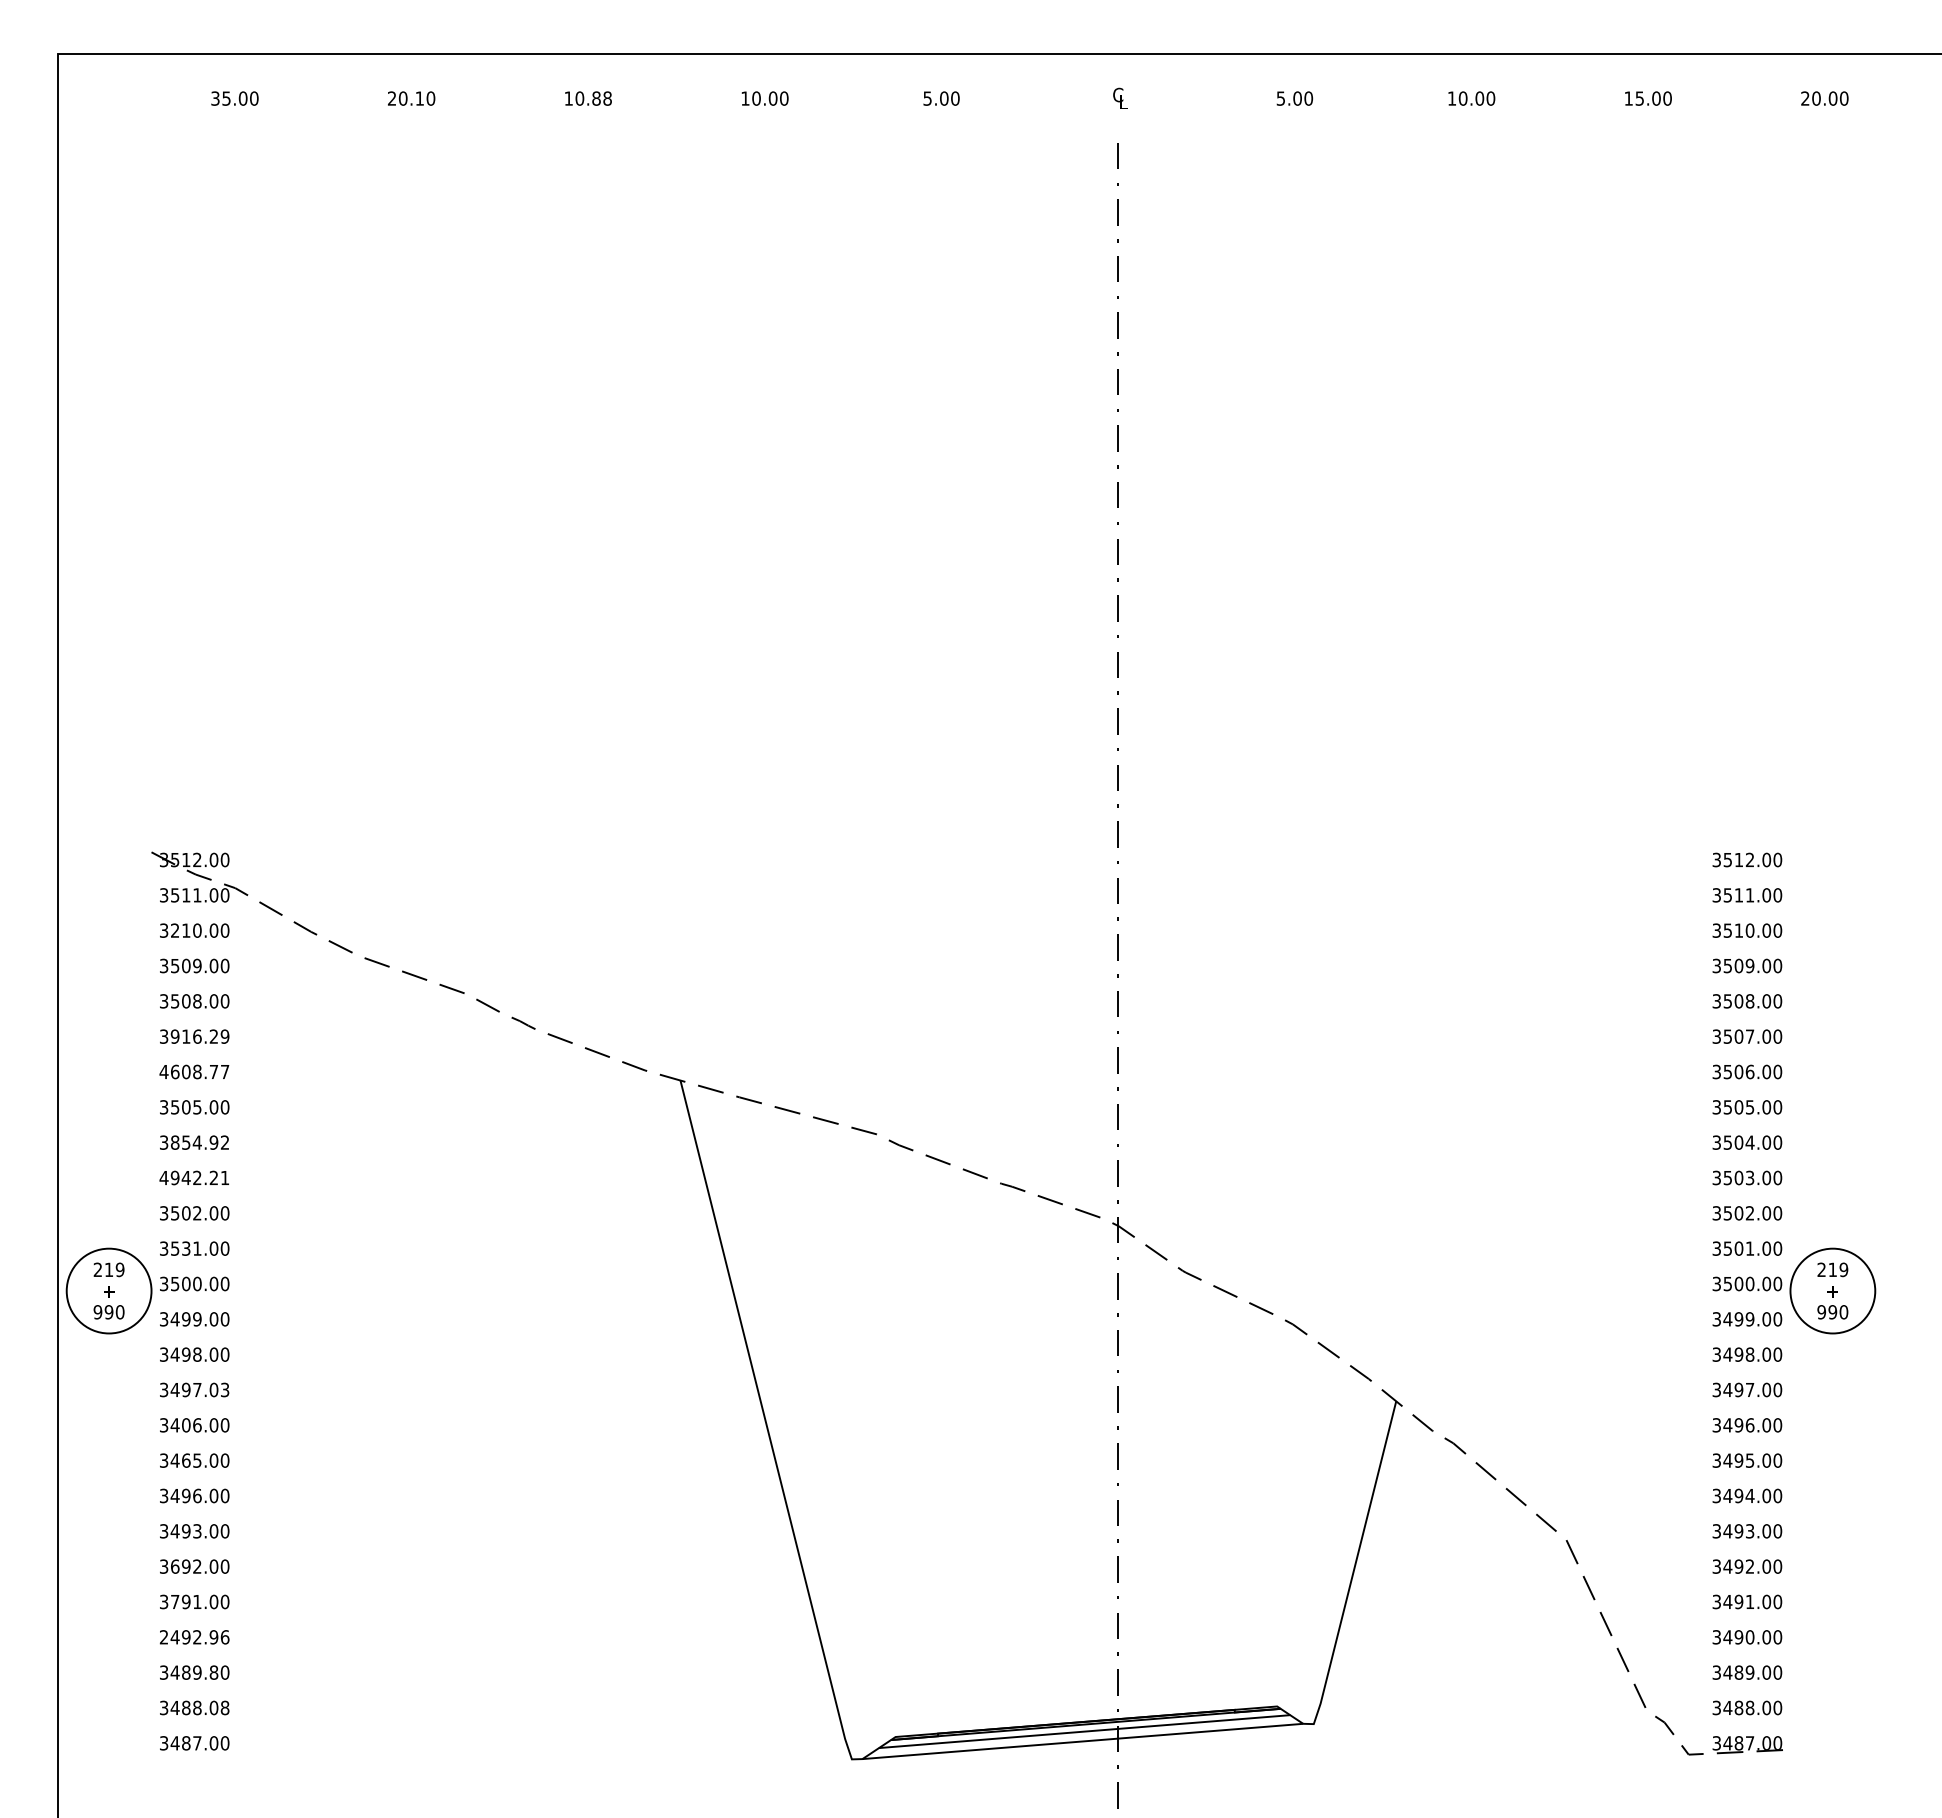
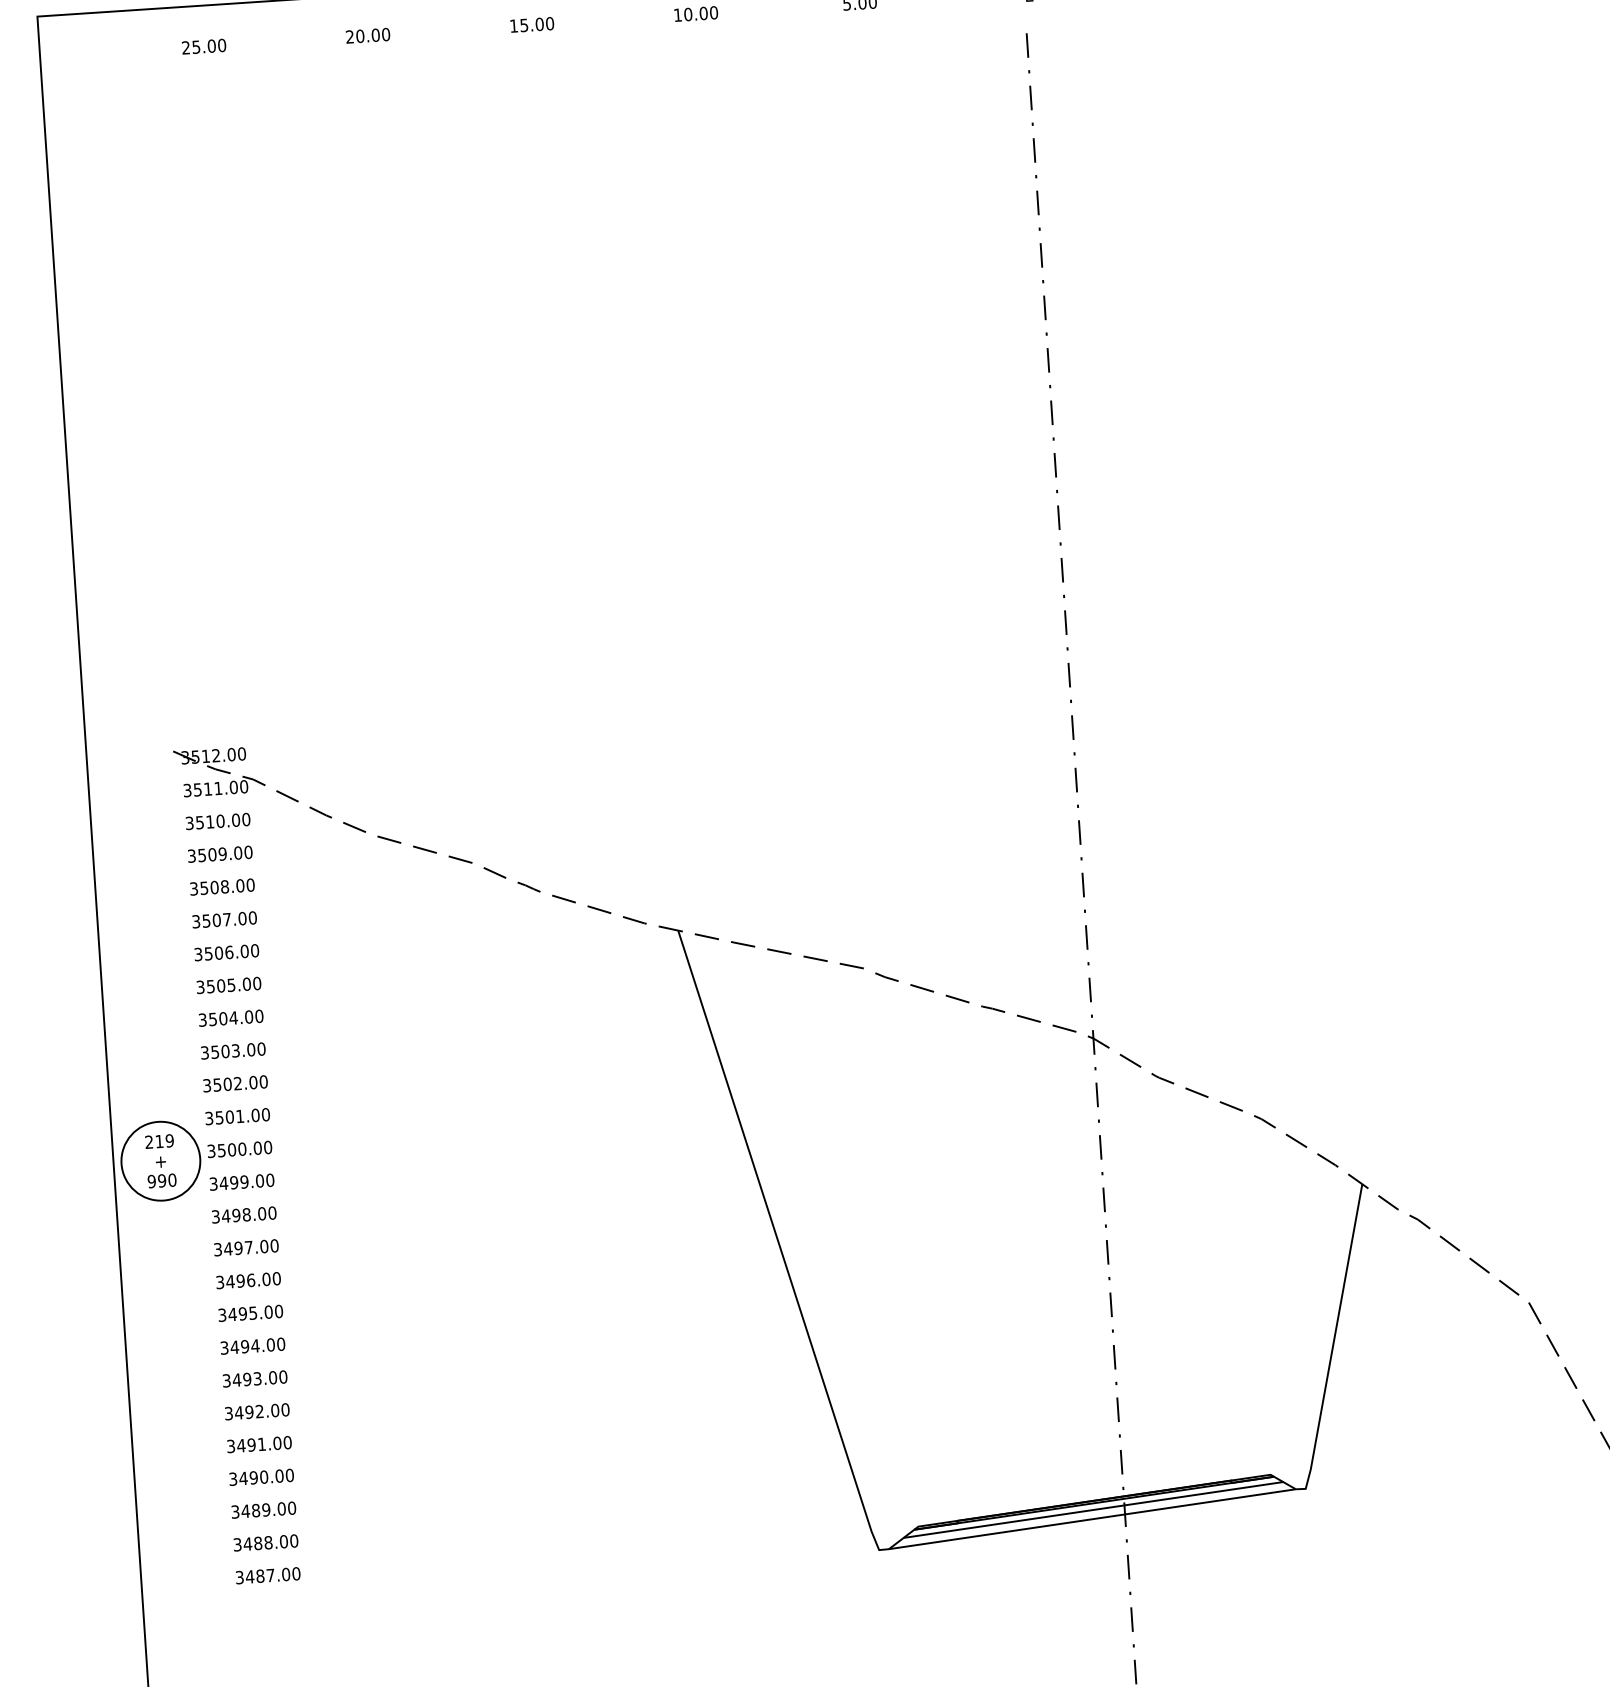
text: (215, 98) -> (186, 47), 35.00 -> 25.00
text: (419, 98) -> (375, 35), 20.10 -> 20.00
text: (593, 98) -> (536, 24), 10.88 -> 15.00
text: (175, 930) -> (200, 822), 3210.00 -> 3510.00
text: (199, 1036) -> (229, 919), 3916.29 -> 3507.00
text: (194, 1071) -> (226, 952), 4608.77 -> 3506.00
text: (200, 1142) -> (236, 1017), 3854.92 -> 3504.00
text: (194, 1177) -> (233, 1050), 4942.21 -> 3503.00
text: (186, 1248) -> (230, 1116), 3531.00 -> 3501.00
text: (224, 1389) -> (274, 1245), 3497.03 -> 3497.00
text: (186, 1425) -> (240, 1281), 3406.00 -> 3496.00
text: (186, 1460) -> (243, 1313), 3465.00 -> 3495.00
text: (196, 1495) -> (254, 1345), 3496.00 -> 3494.00
text: (174, 1566) -> (238, 1412), 3692.00 -> 3492.00
text: (174, 1601) -> (240, 1445), 3791.00 -> 3491.00
text: (194, 1637) -> (261, 1477), 2492.96 -> 3490.00
text: (213, 1672) -> (281, 1508), 3489.80 -> 3489.00
text: (224, 1707) -> (293, 1540), 3488.08 -> 3488.00

